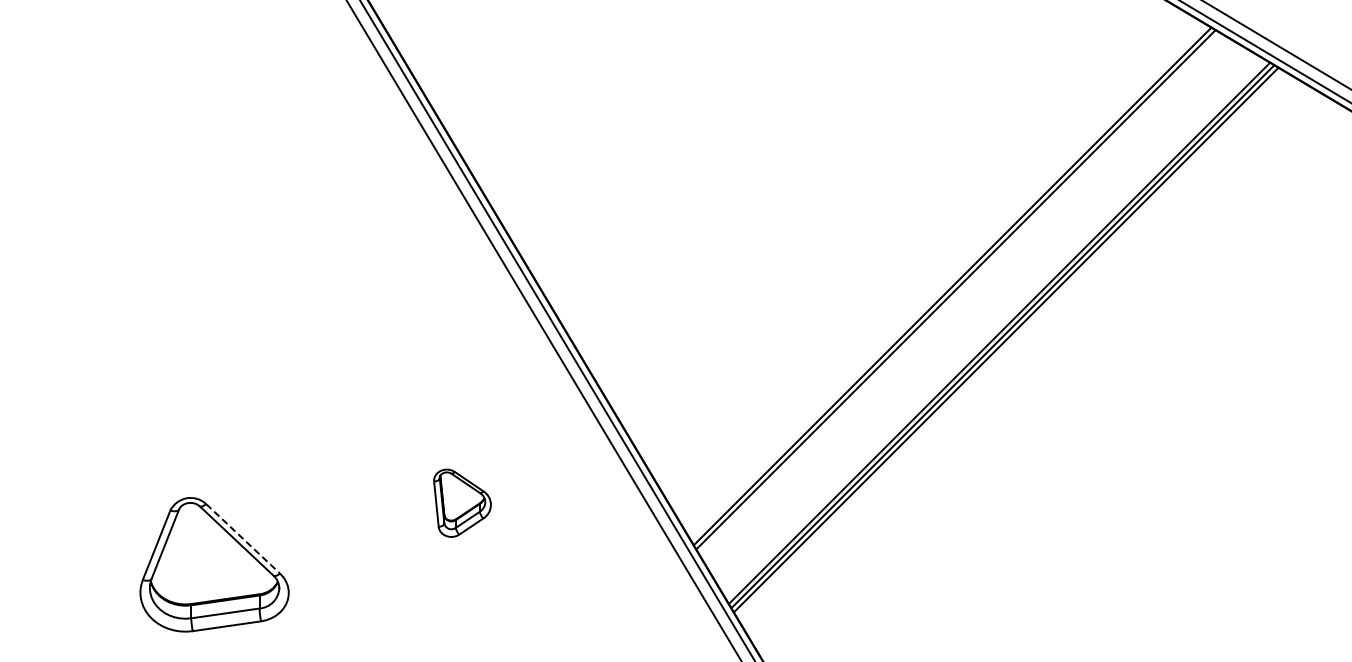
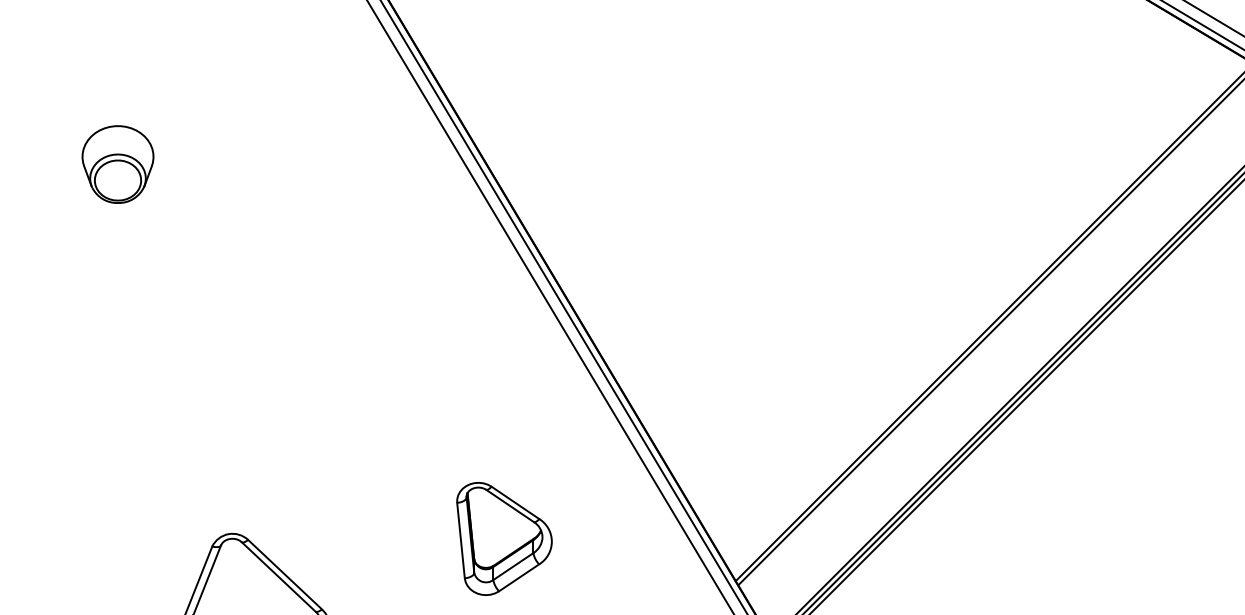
part: (75, 128) -> (117, 164), added
part: (462, 503) -> (504, 539), size x1.67
line: (243, 538) -> (285, 574), dashed -> solid

